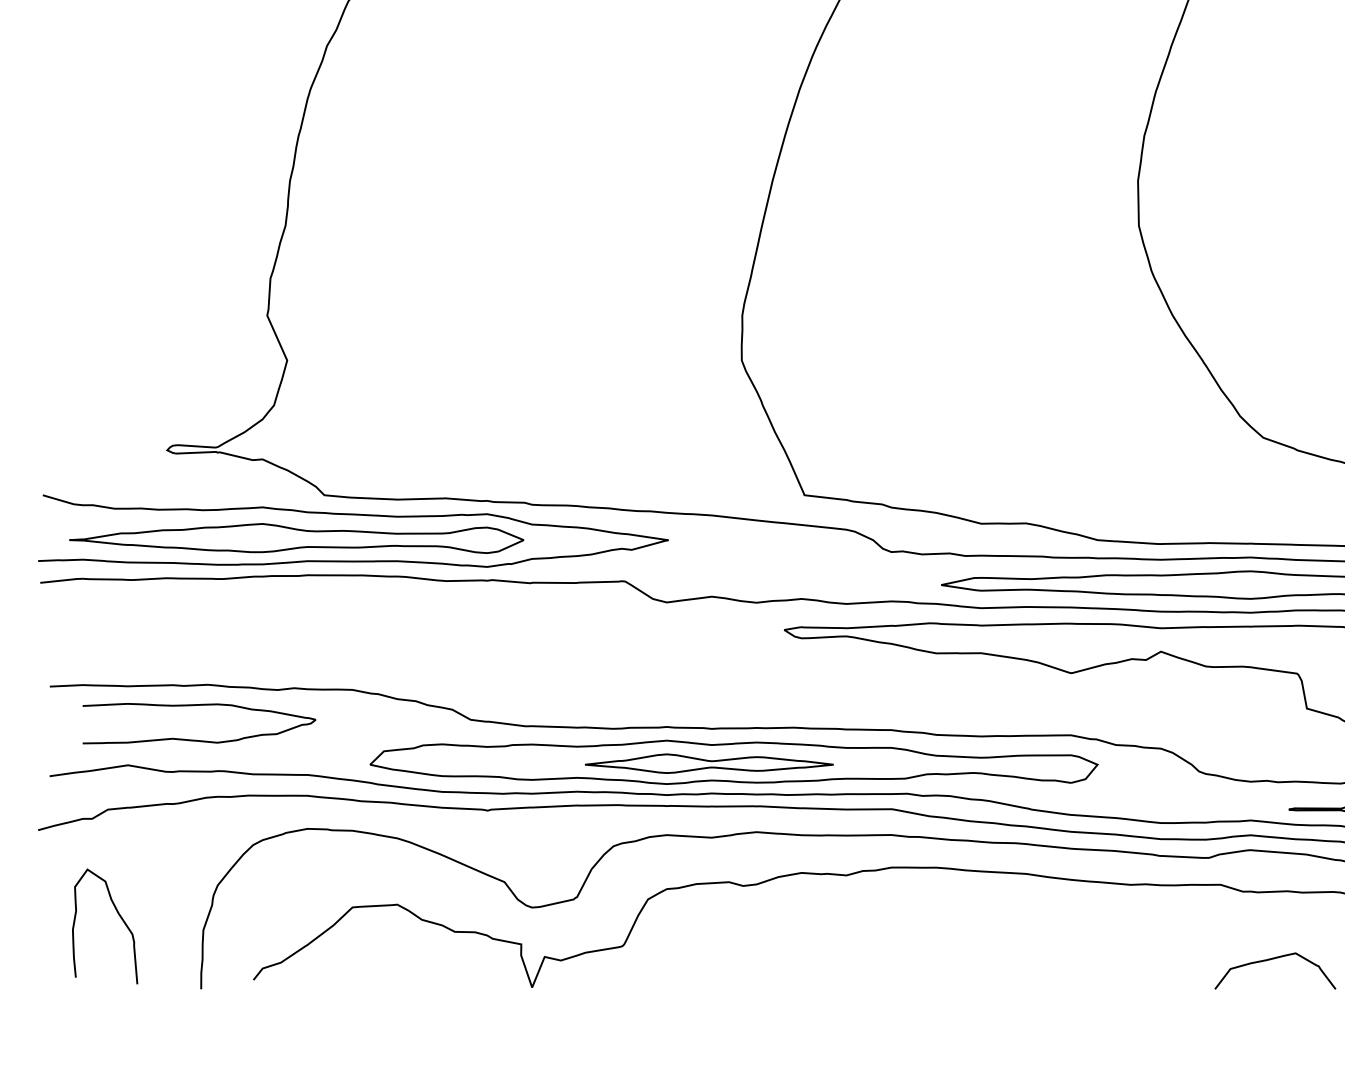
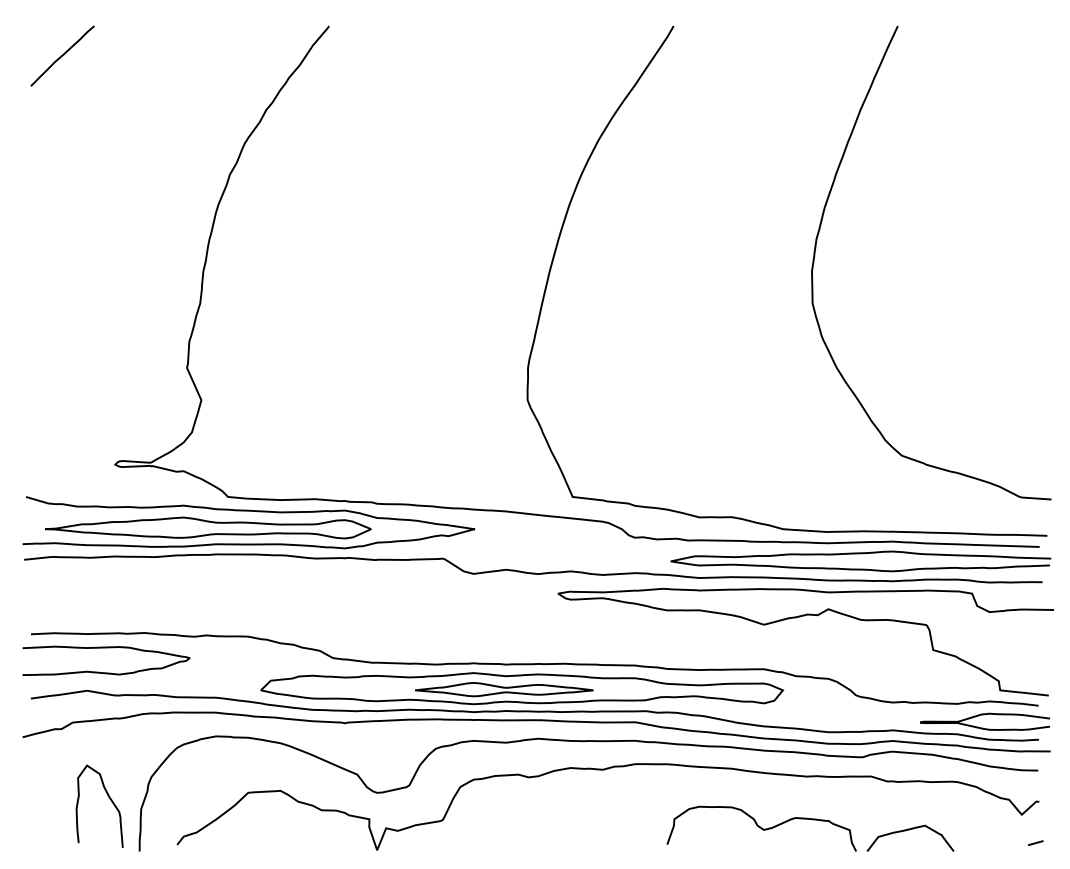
curve: (199, 706) -> (106, 648), moved
curve: (118, 916) -> (109, 799), moved
curve: (1067, 957) -> (761, 828), added

